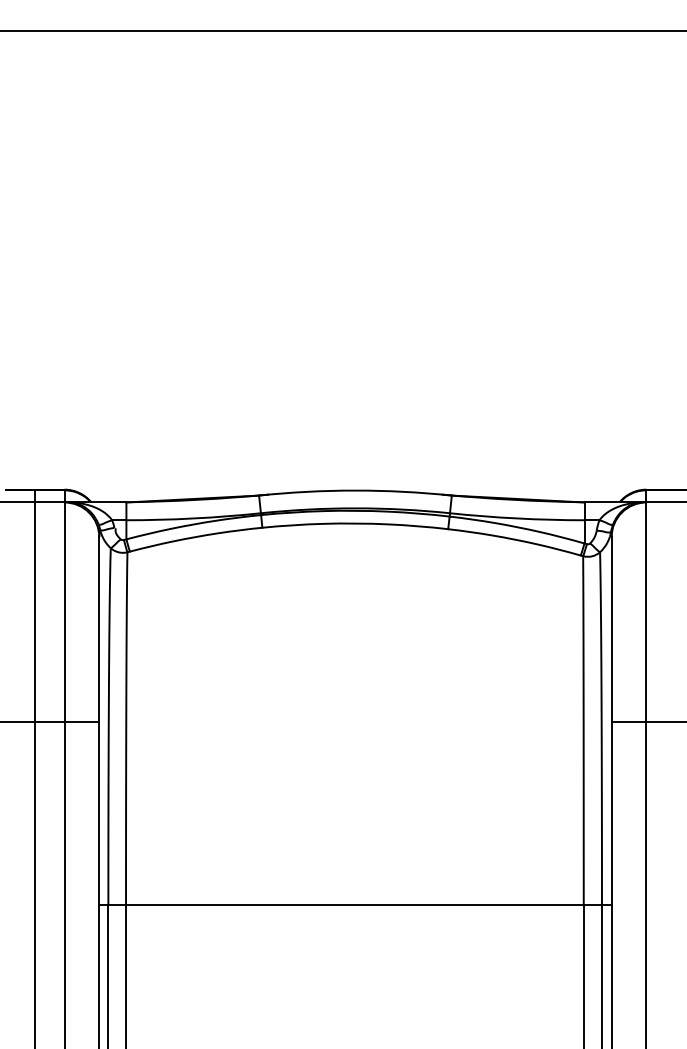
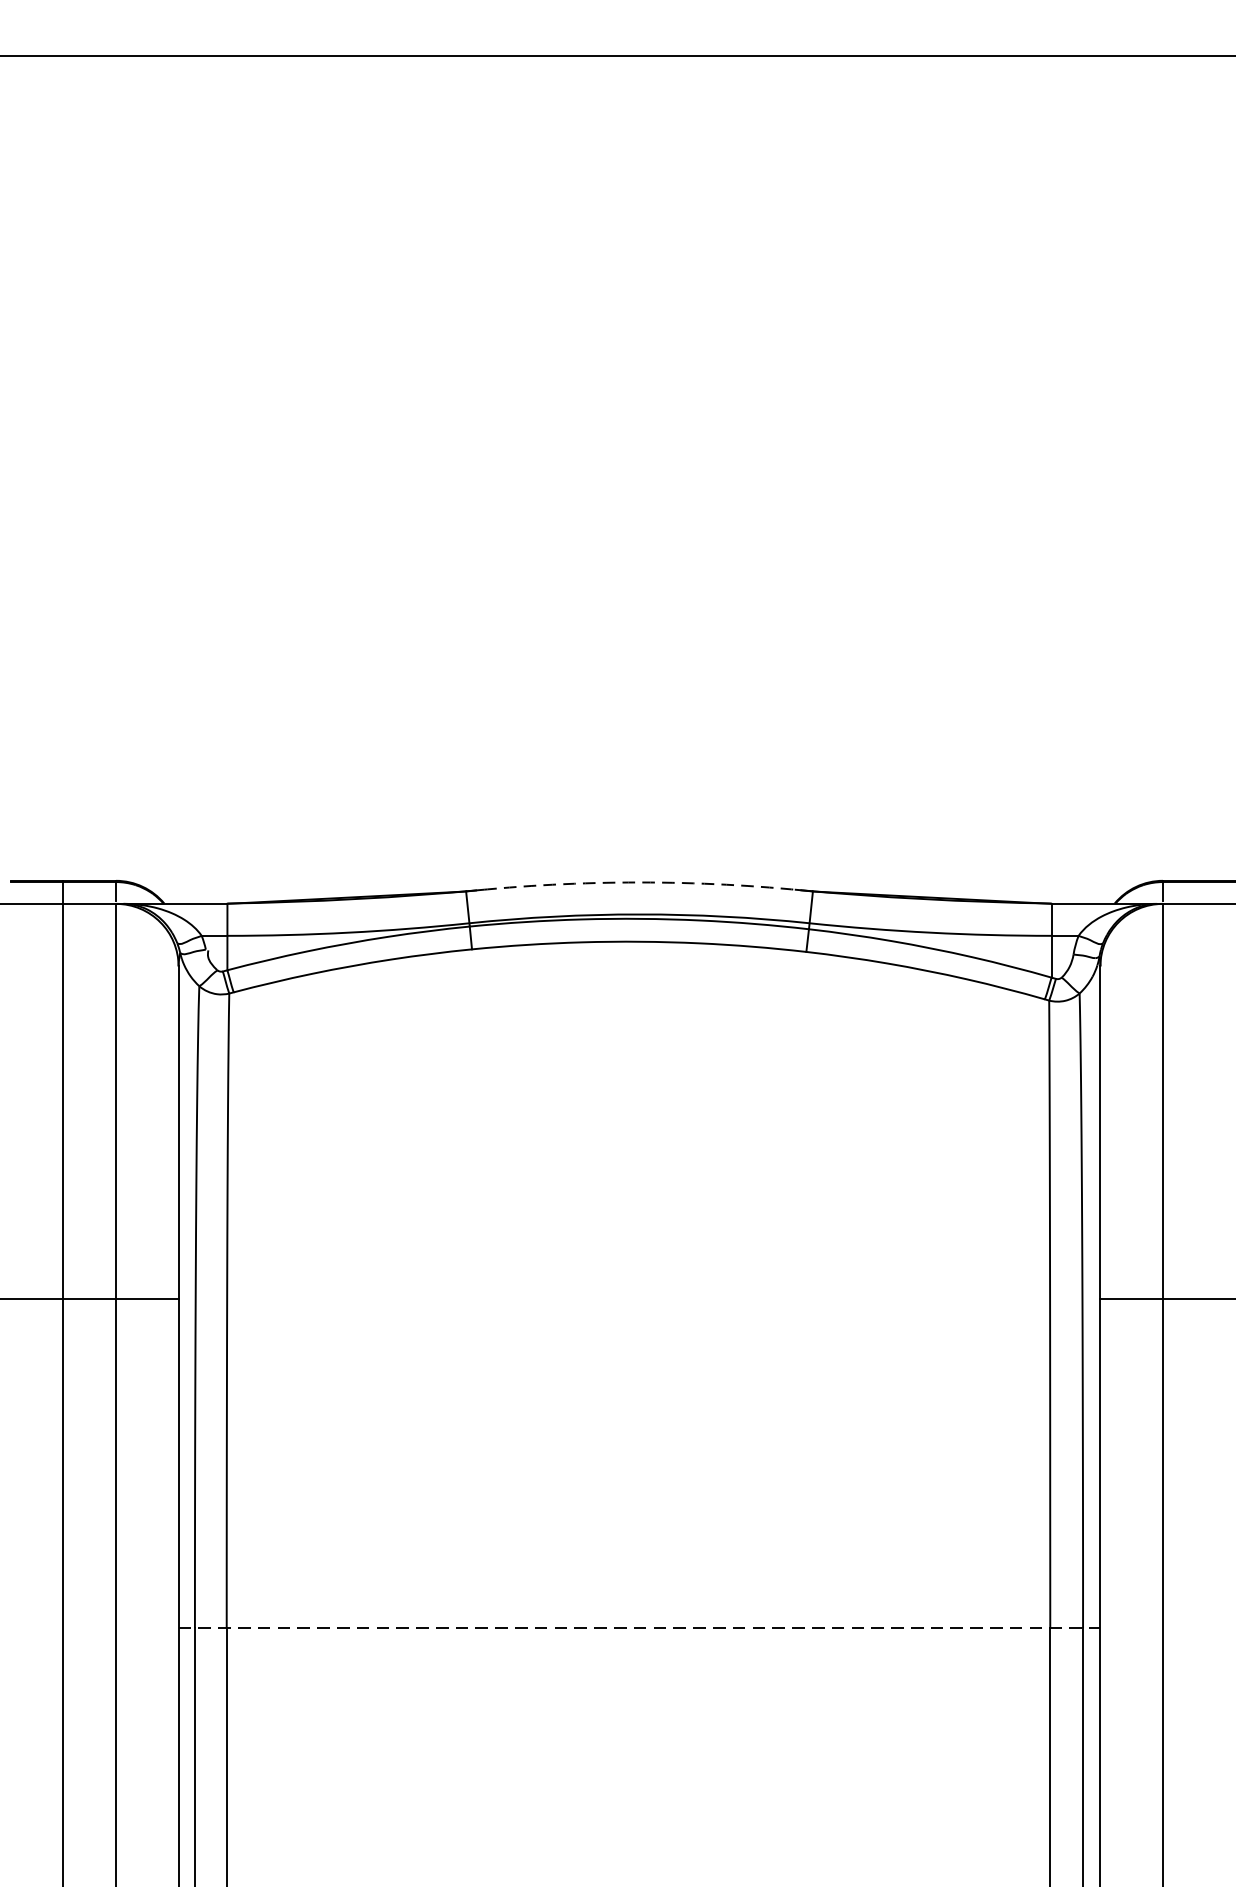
arc: (355, 490) -> (639, 882), solid -> dashed
line: (355, 905) -> (639, 1628), solid -> dashed

